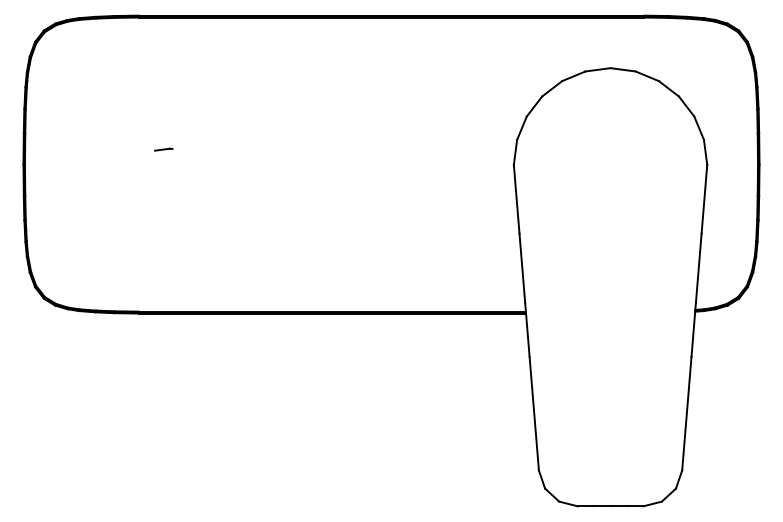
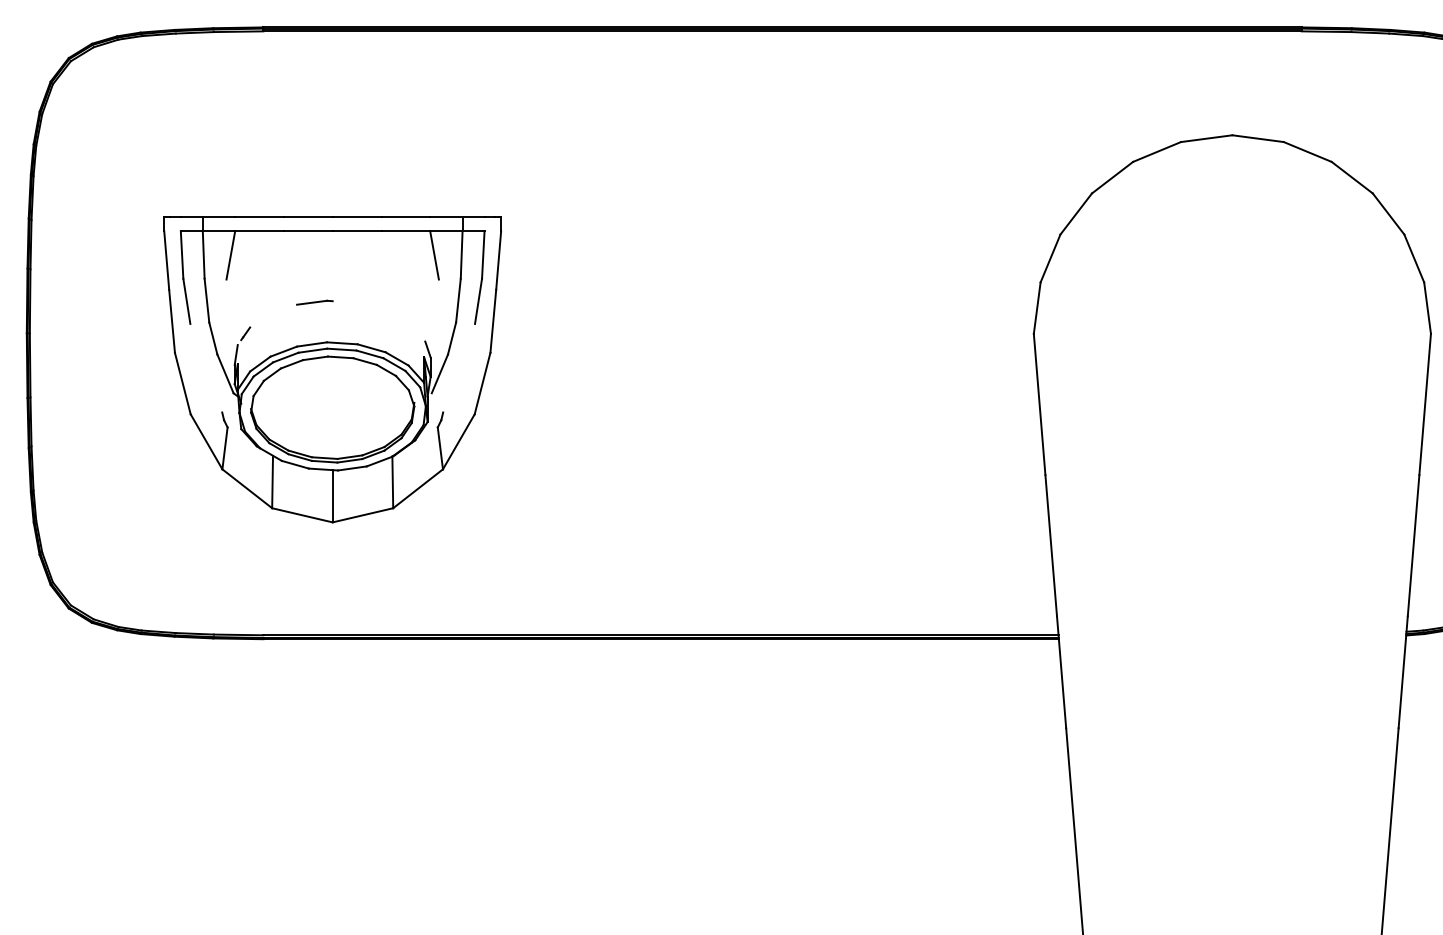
part: (172, 182) -> (332, 370), added

